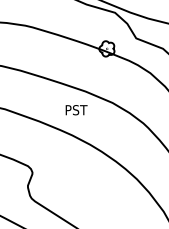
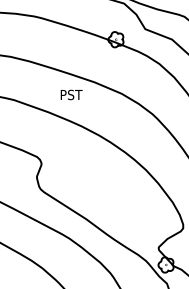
text: (76, 109) -> (71, 94), moved

